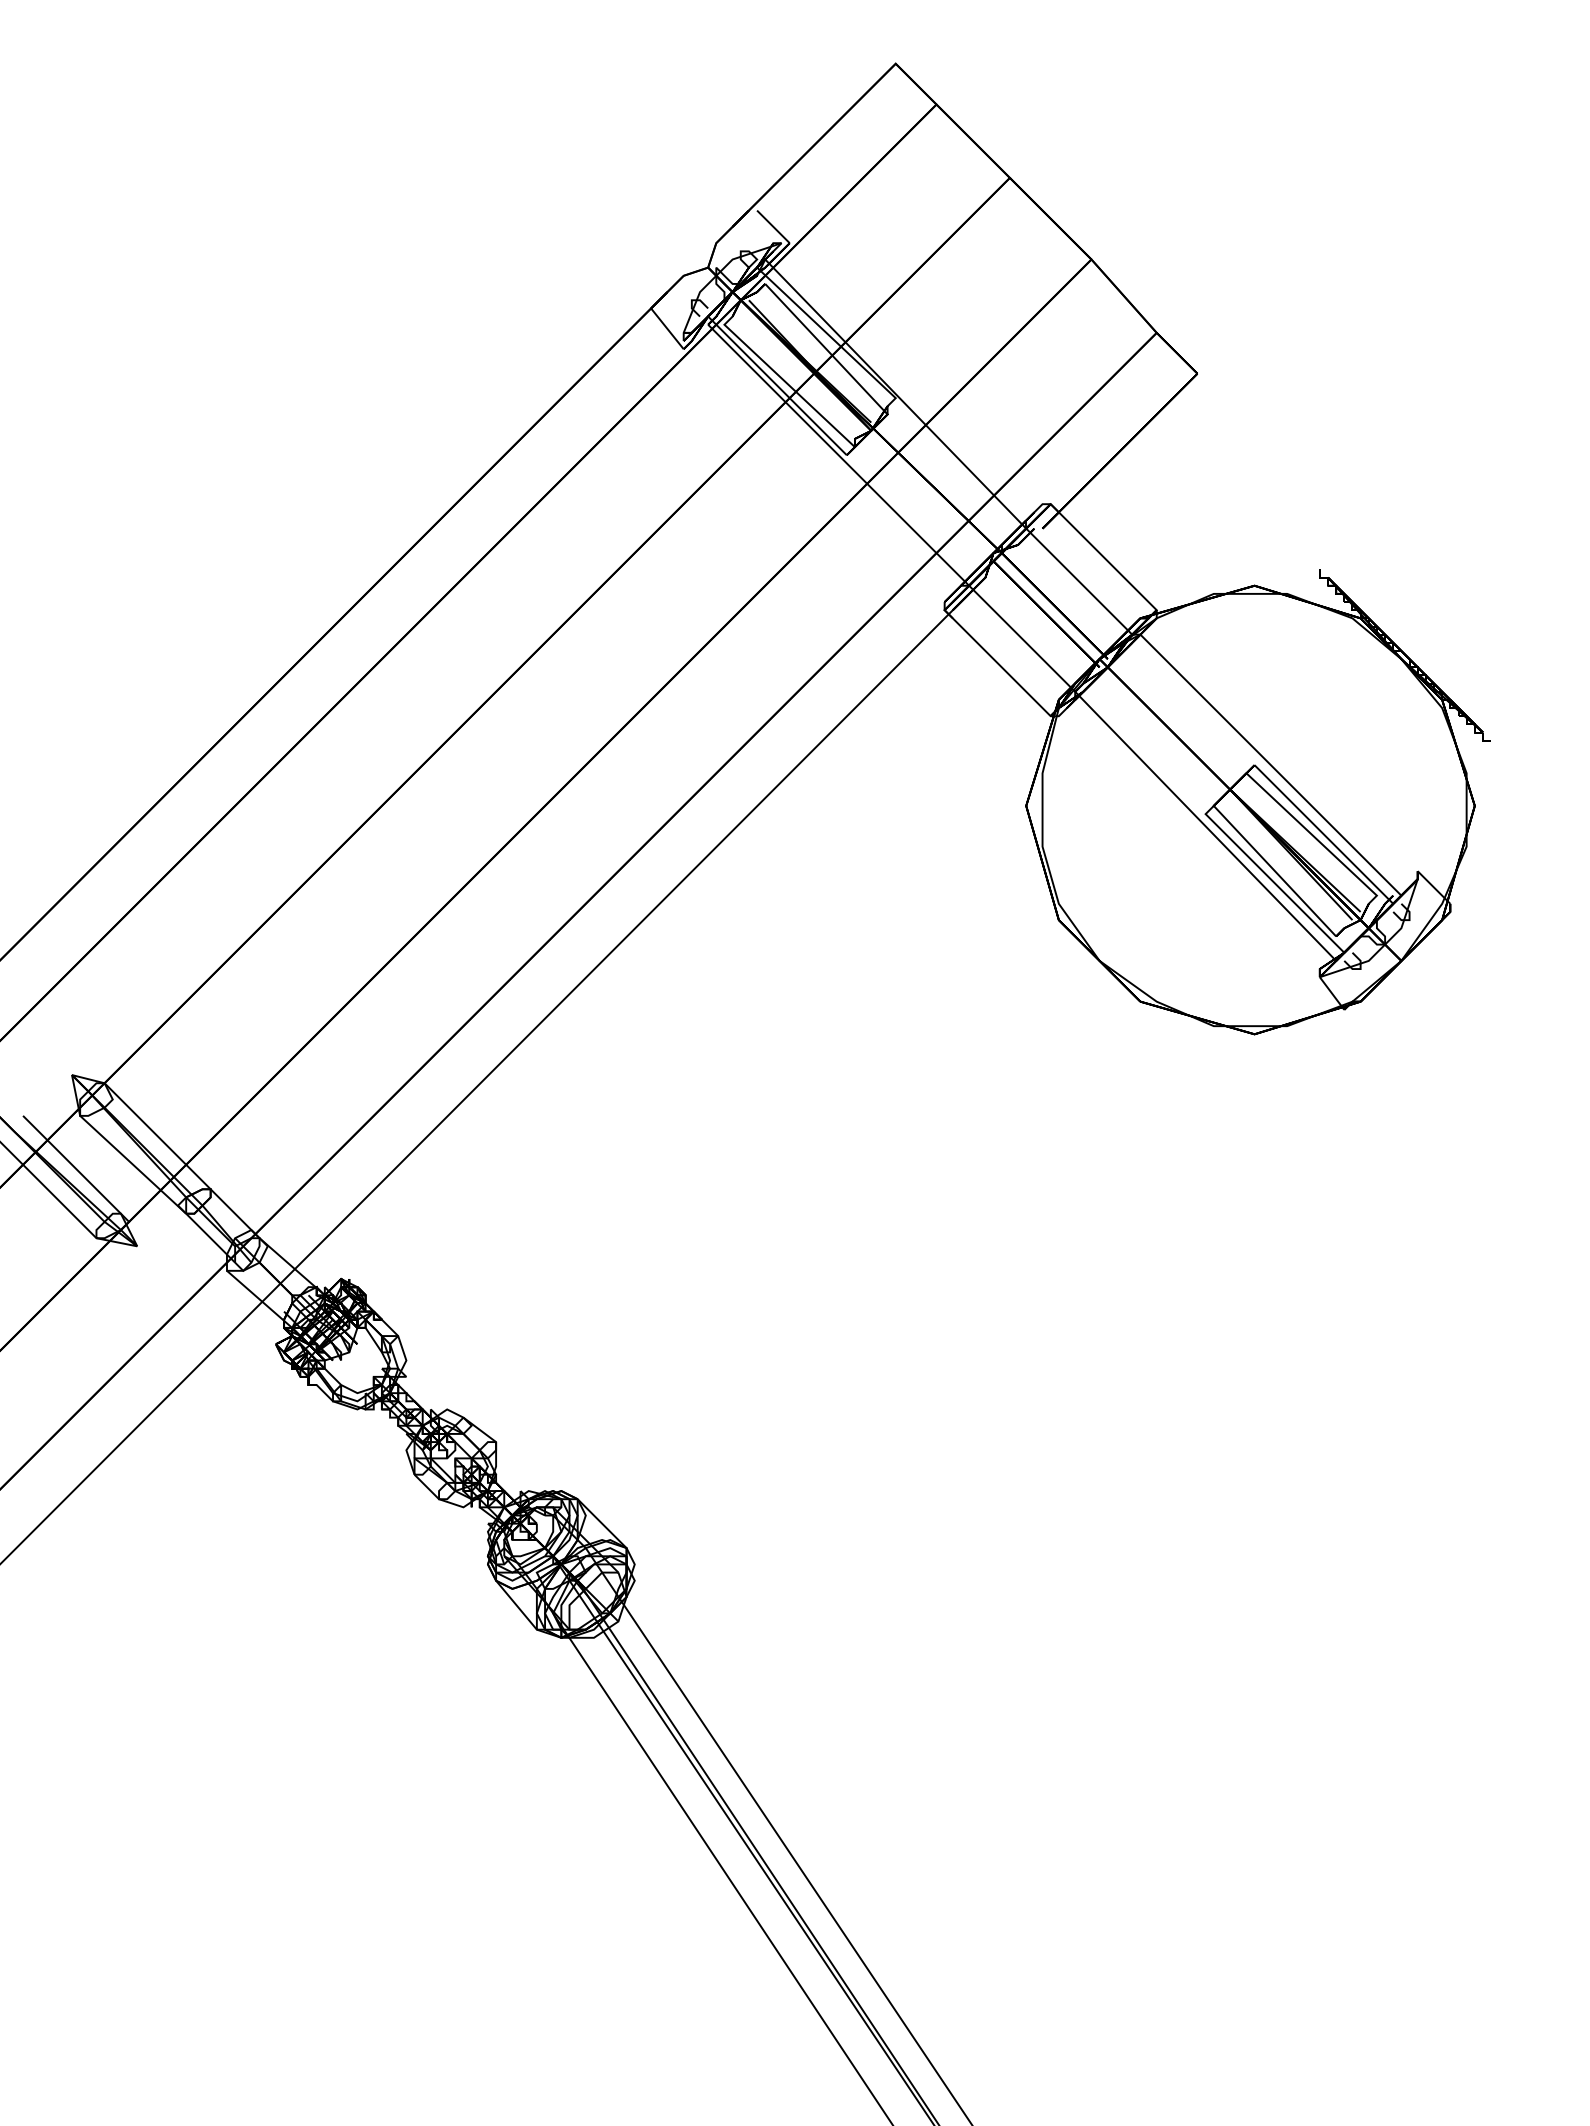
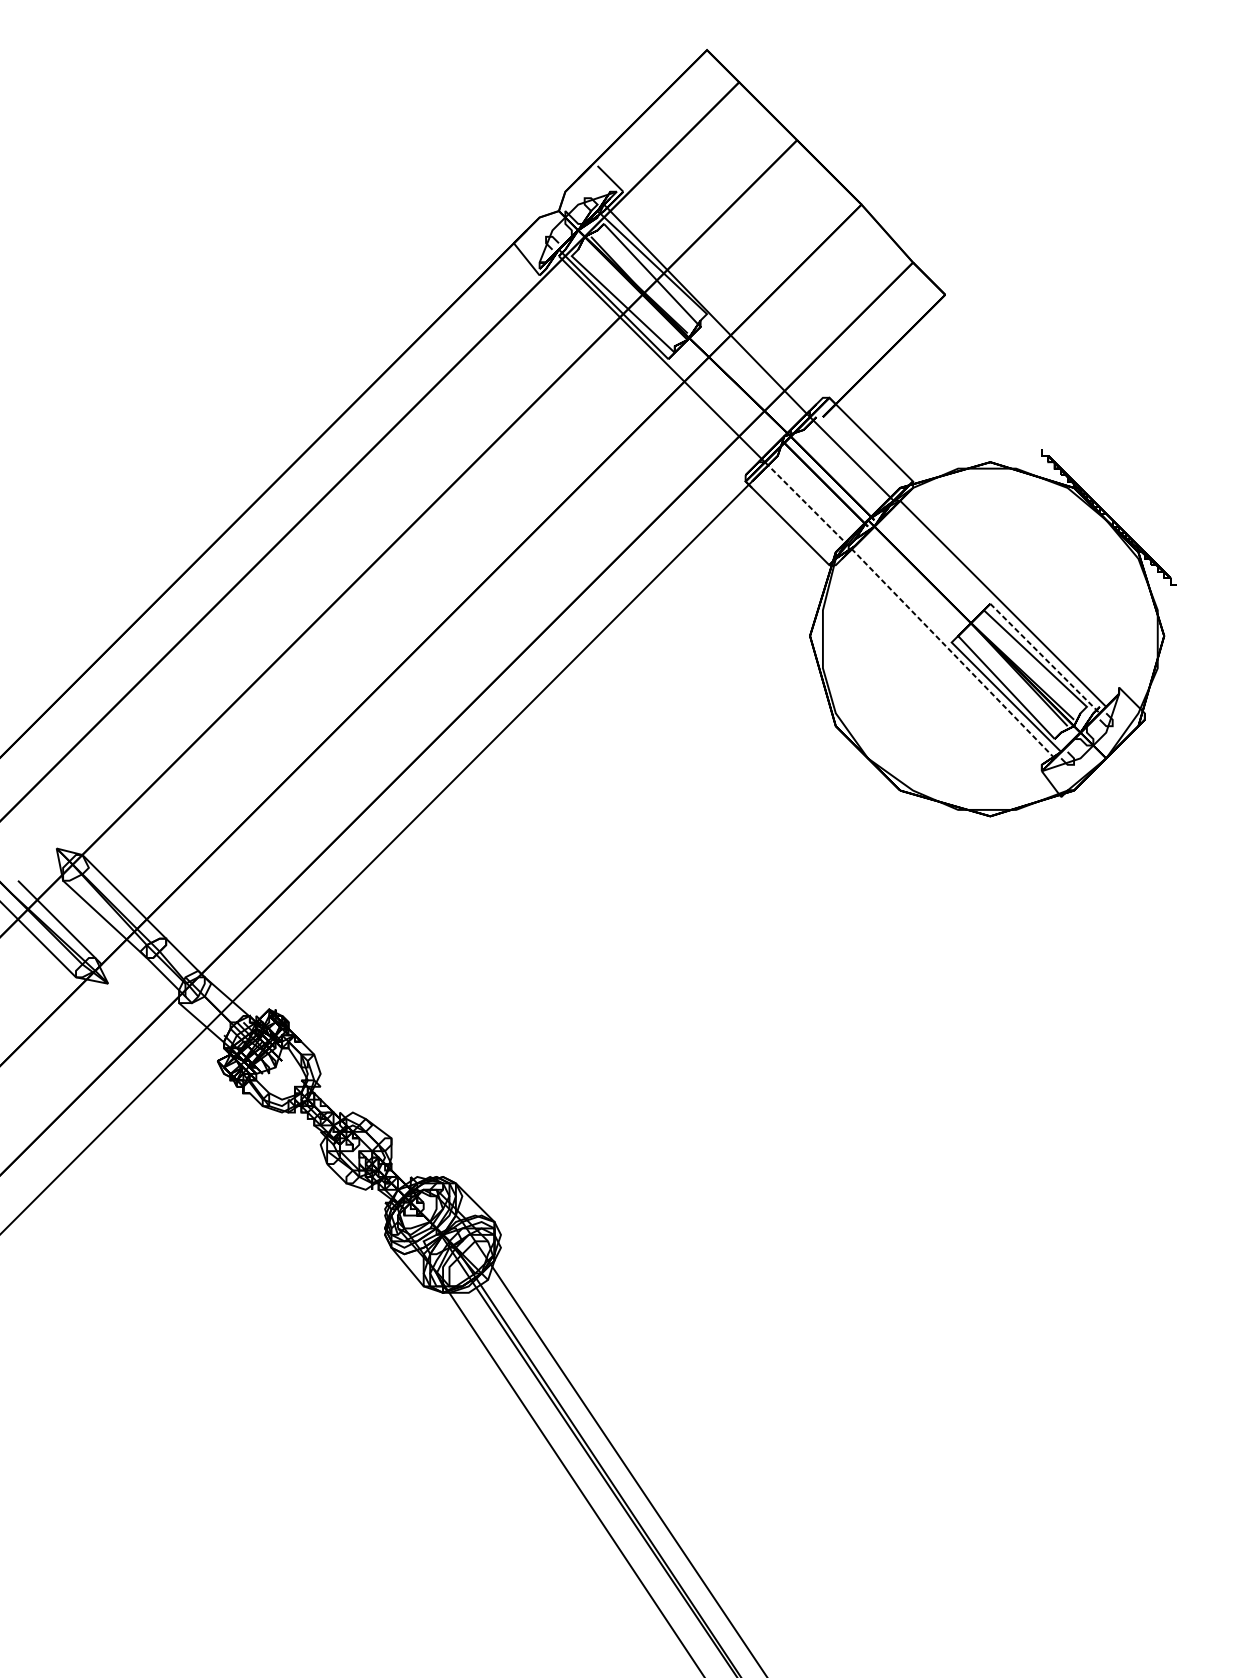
line: (1153, 772) -> (910, 609), solid -> dashed
line: (1324, 834) -> (1045, 658), solid -> dashed

